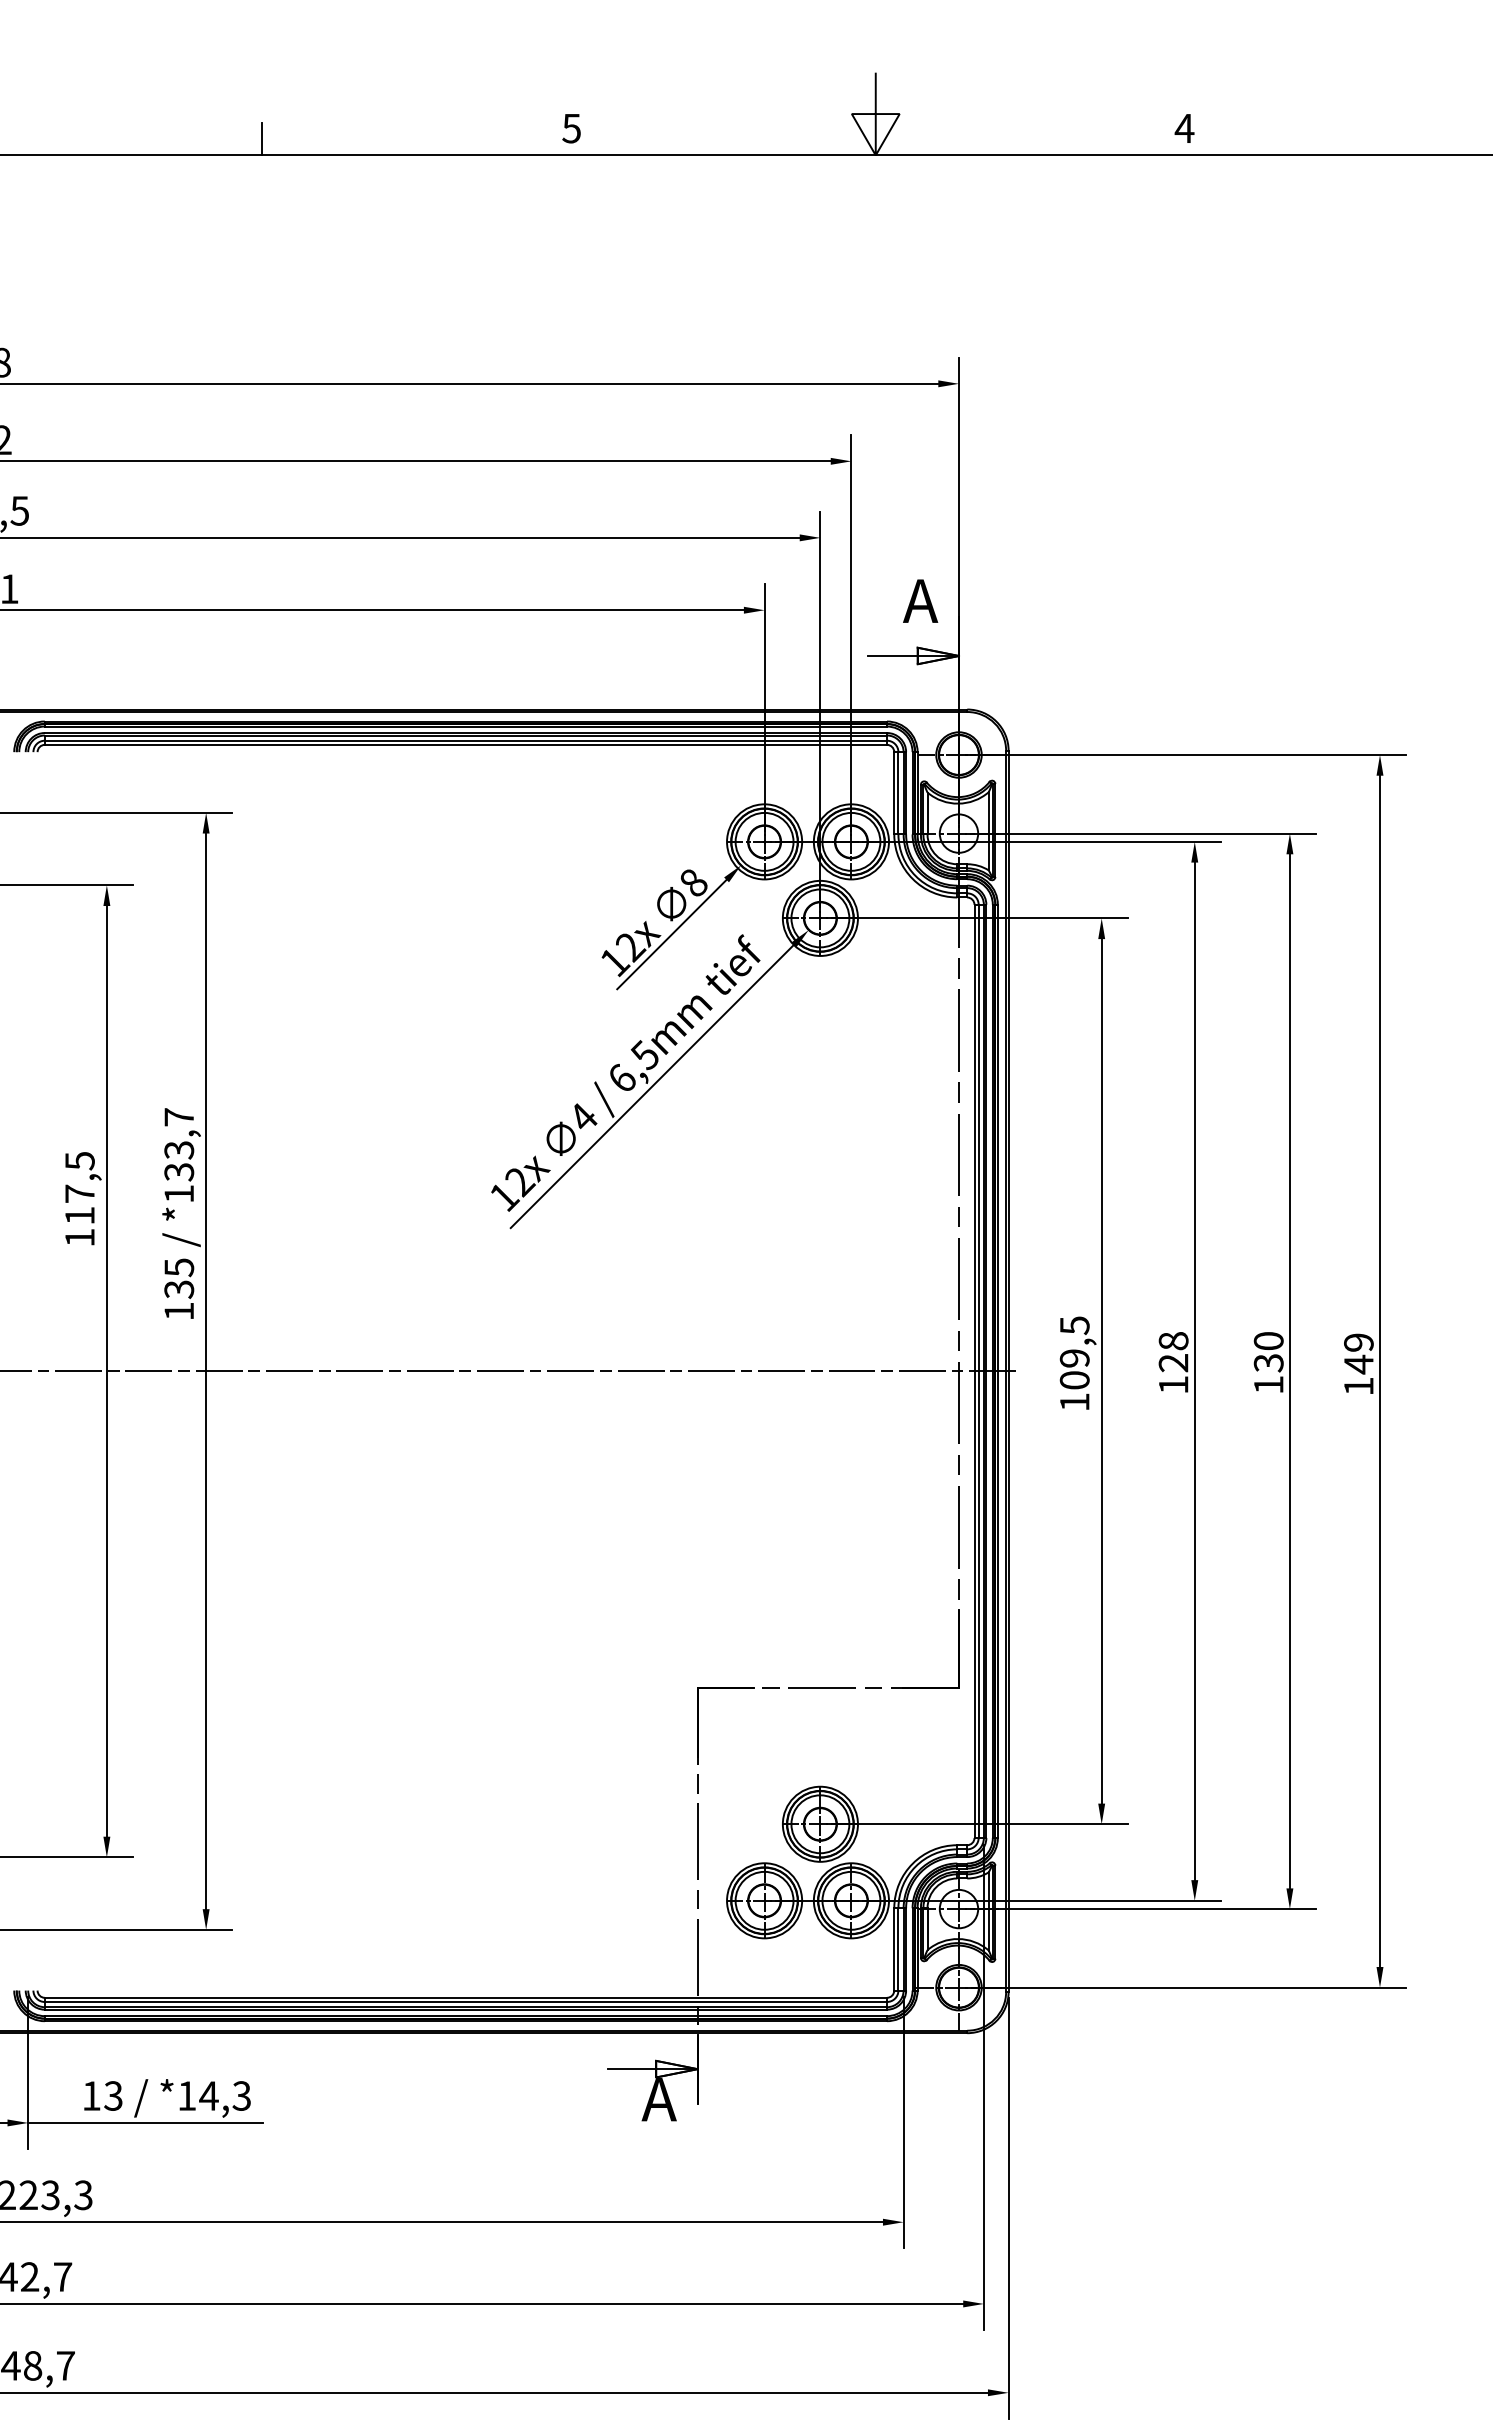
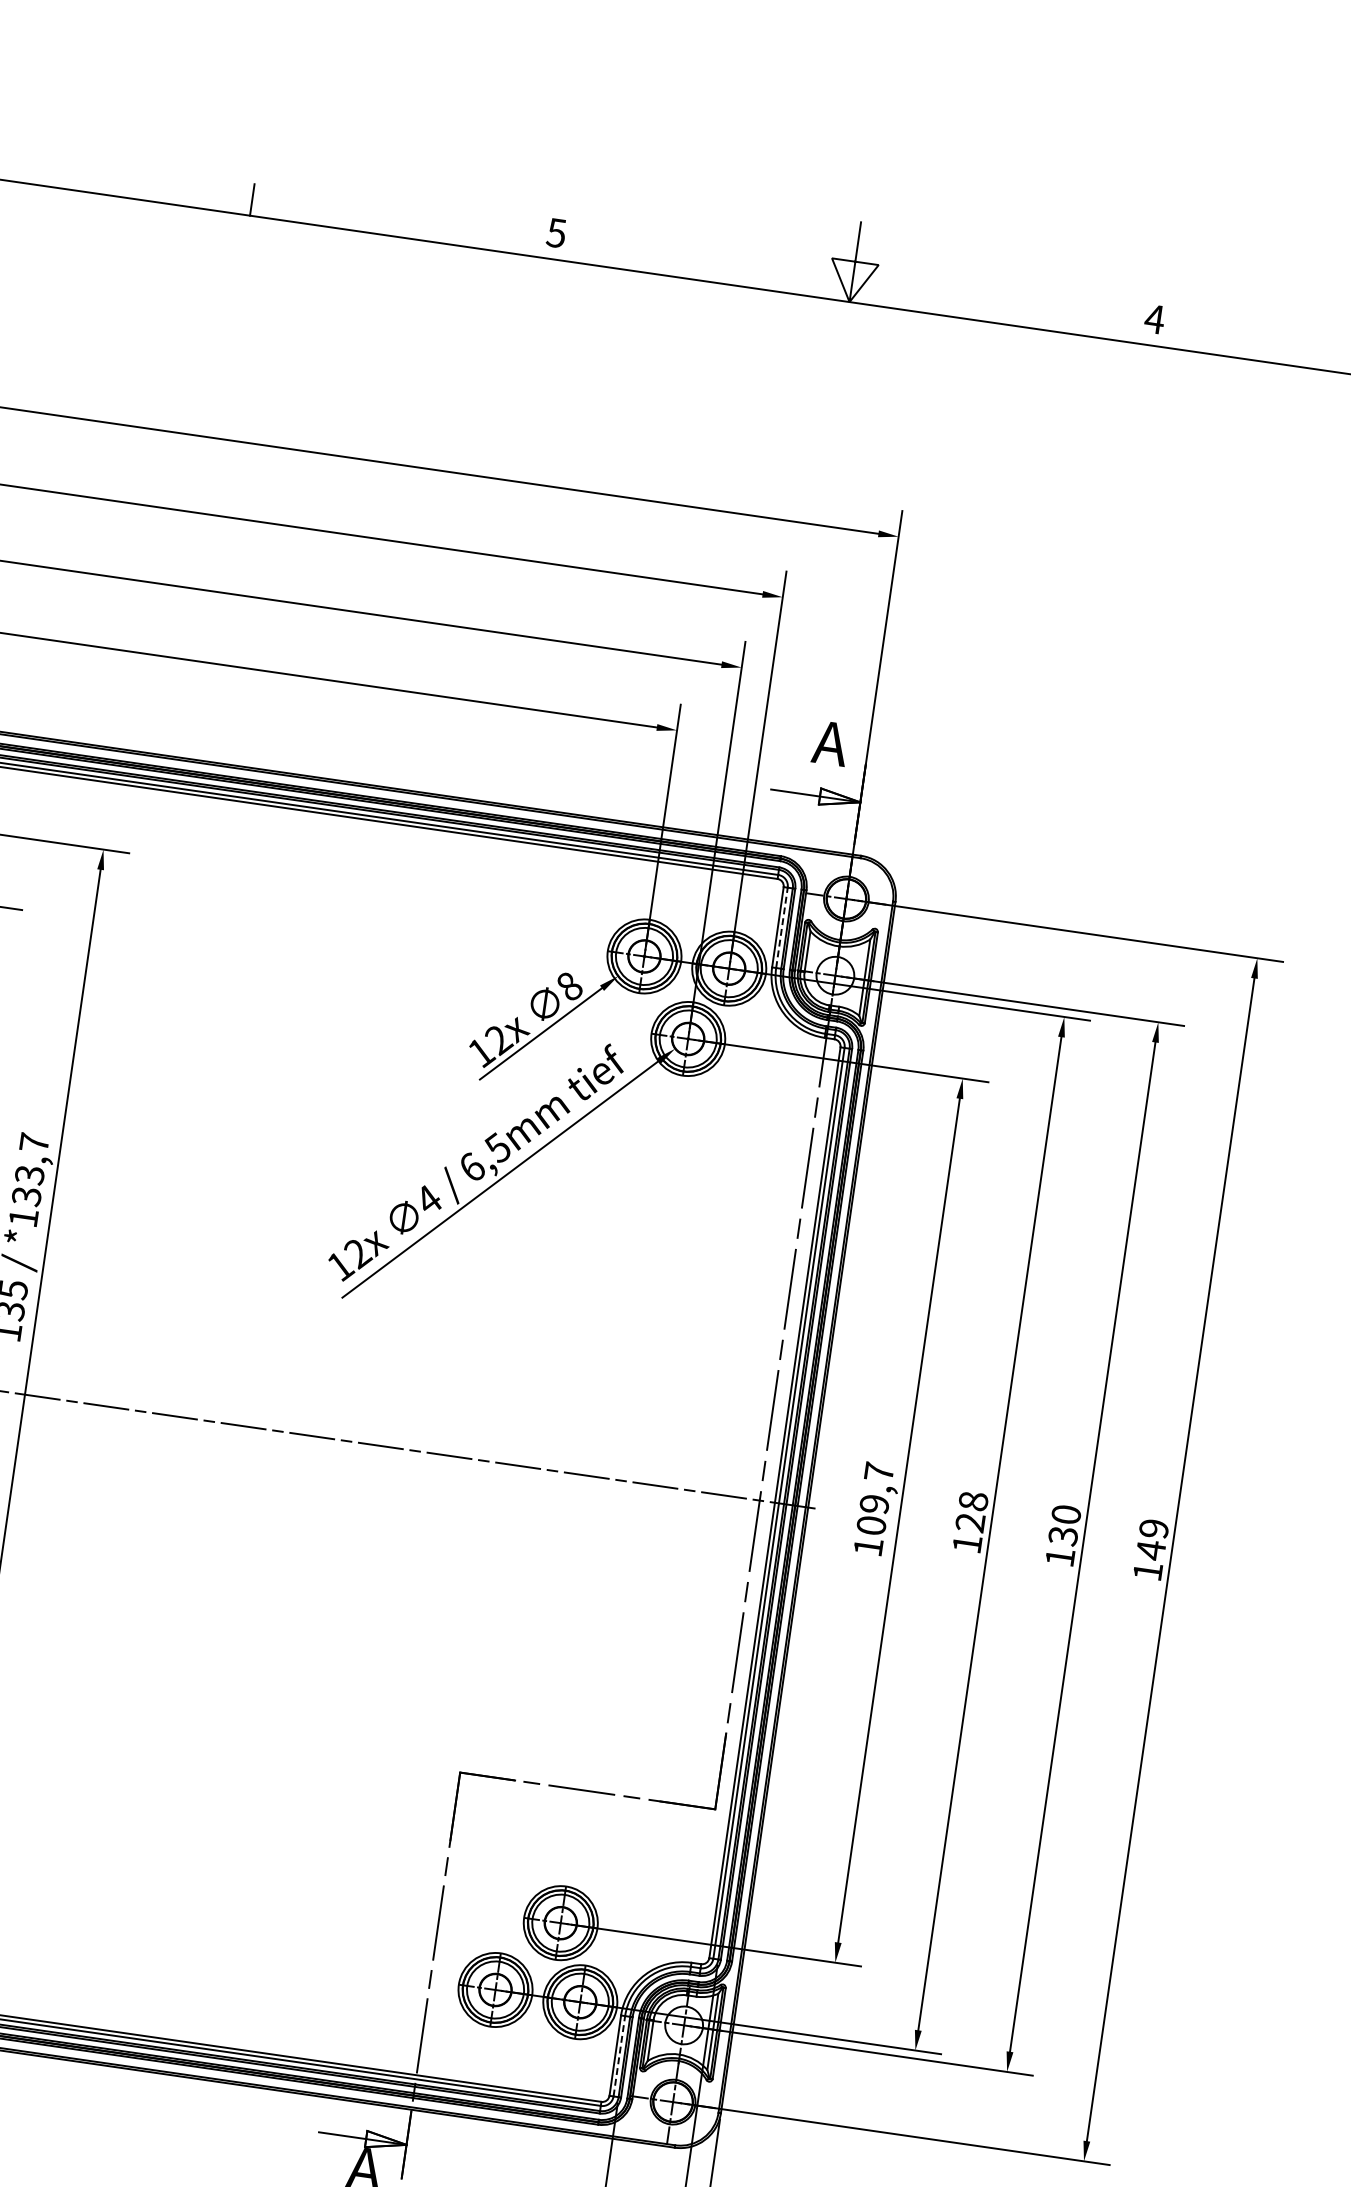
line: (898, 792) -> (782, 927), solid -> dashed
text: (1074, 1325) -> (878, 1472), 109,5 -> 109,7
line: (898, 1948) -> (619, 2055), solid -> dashed

